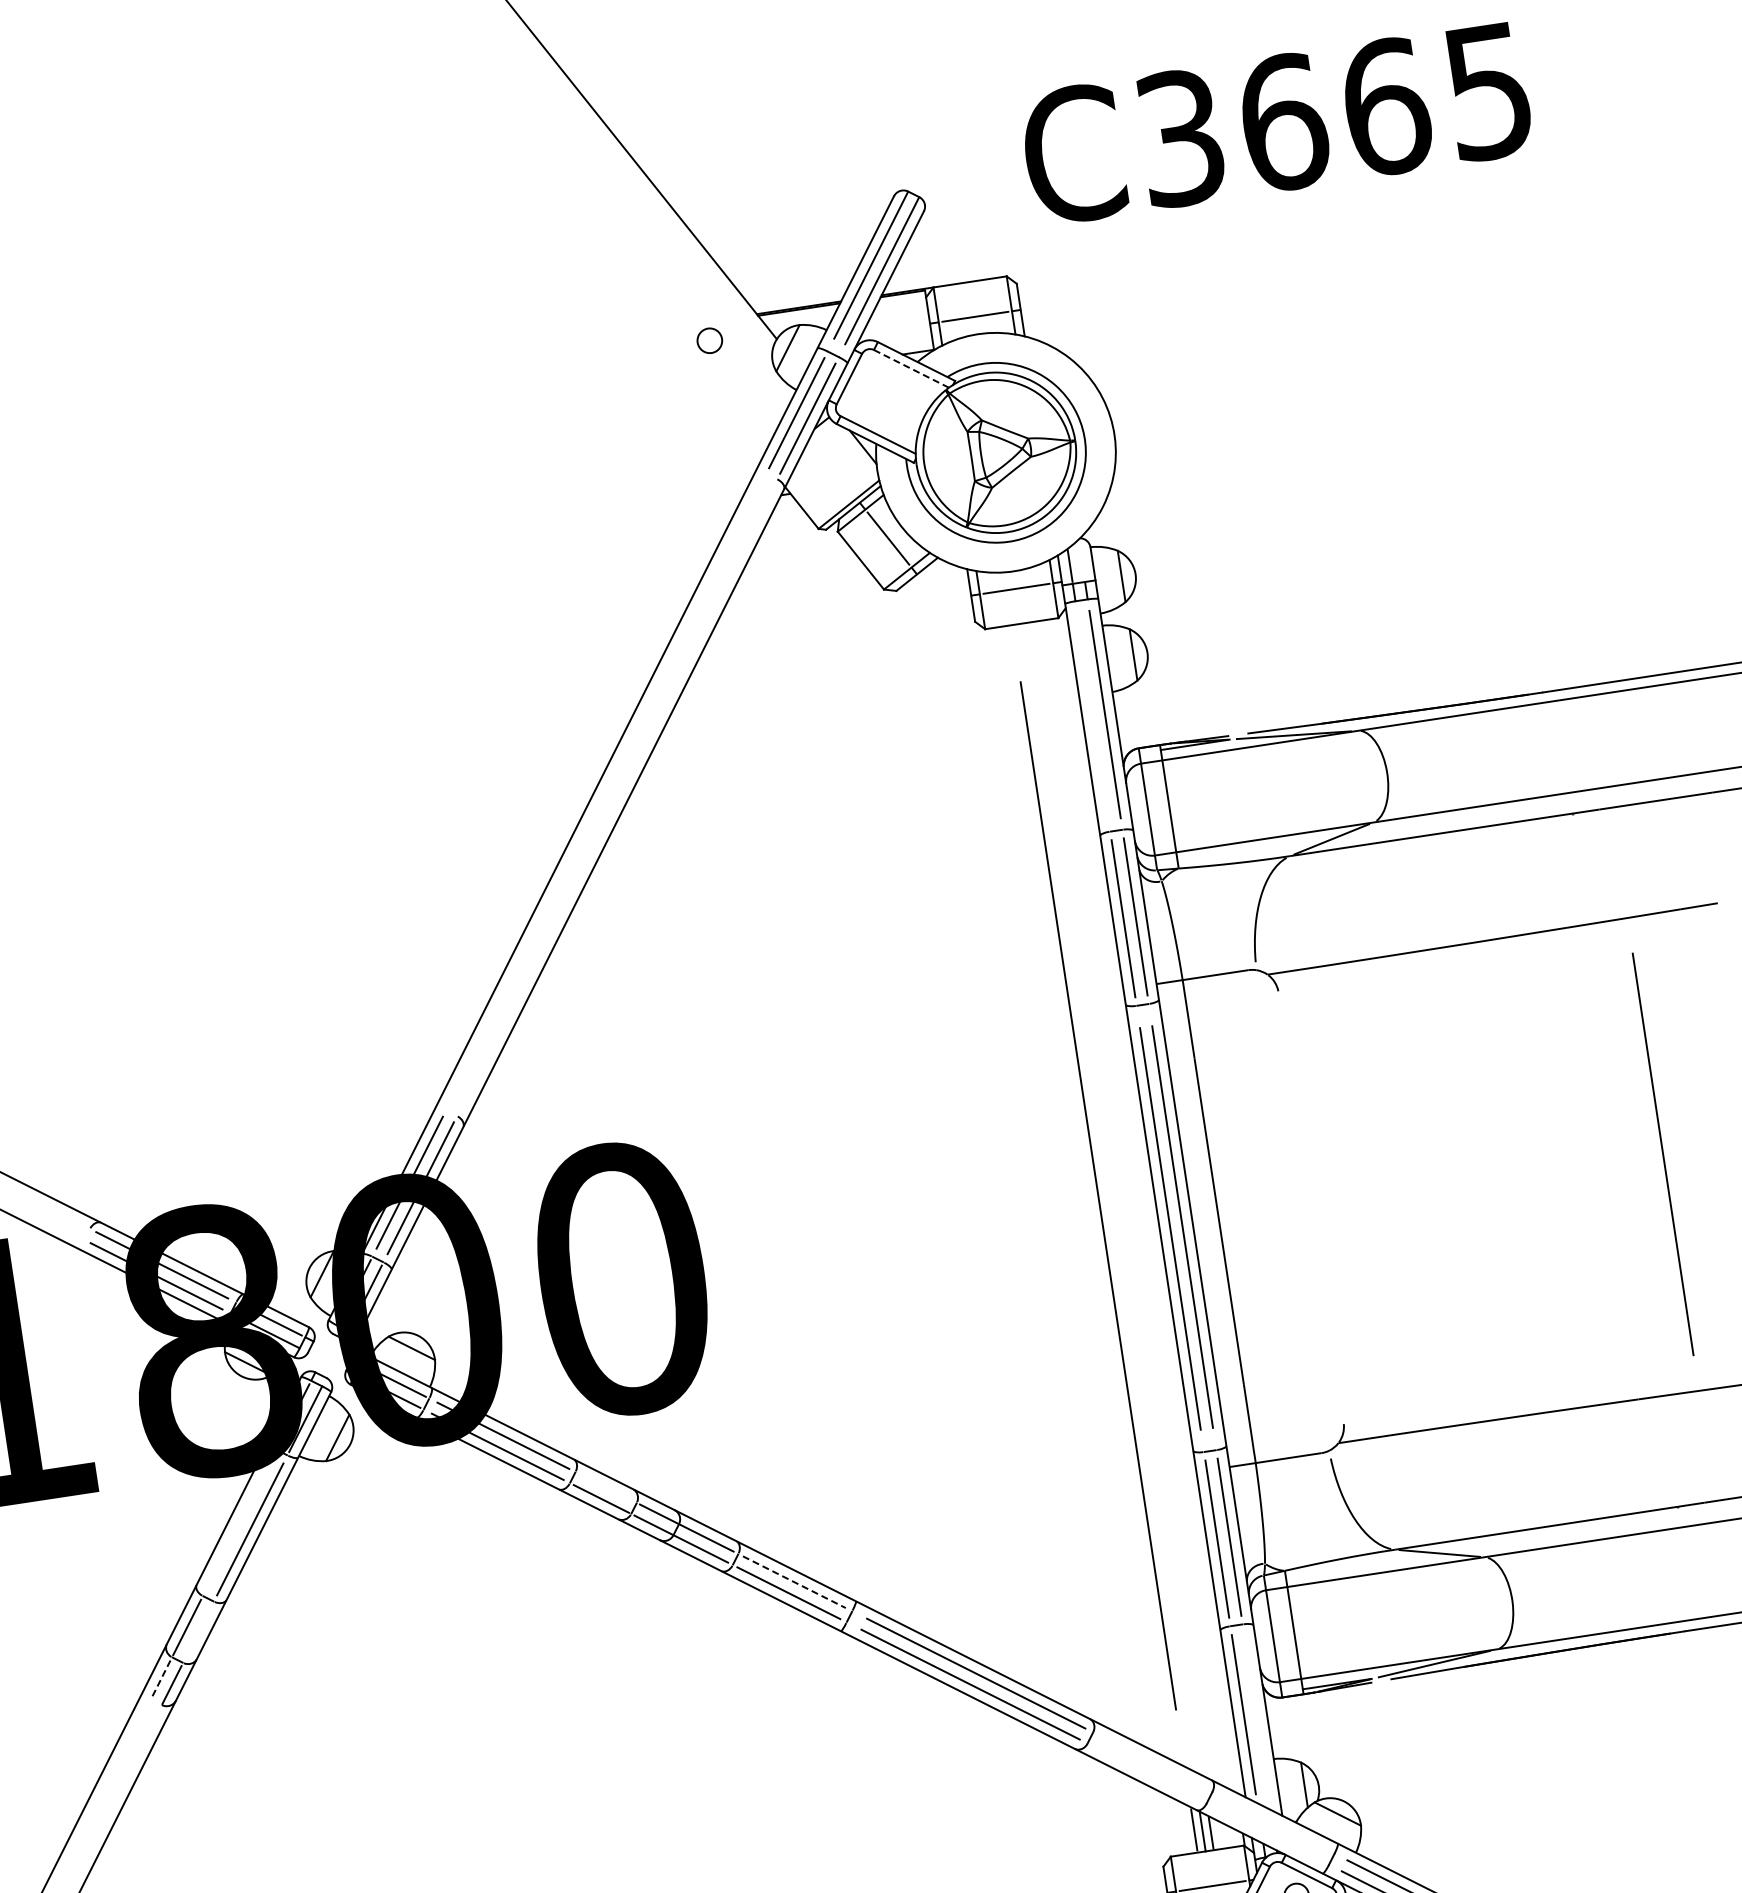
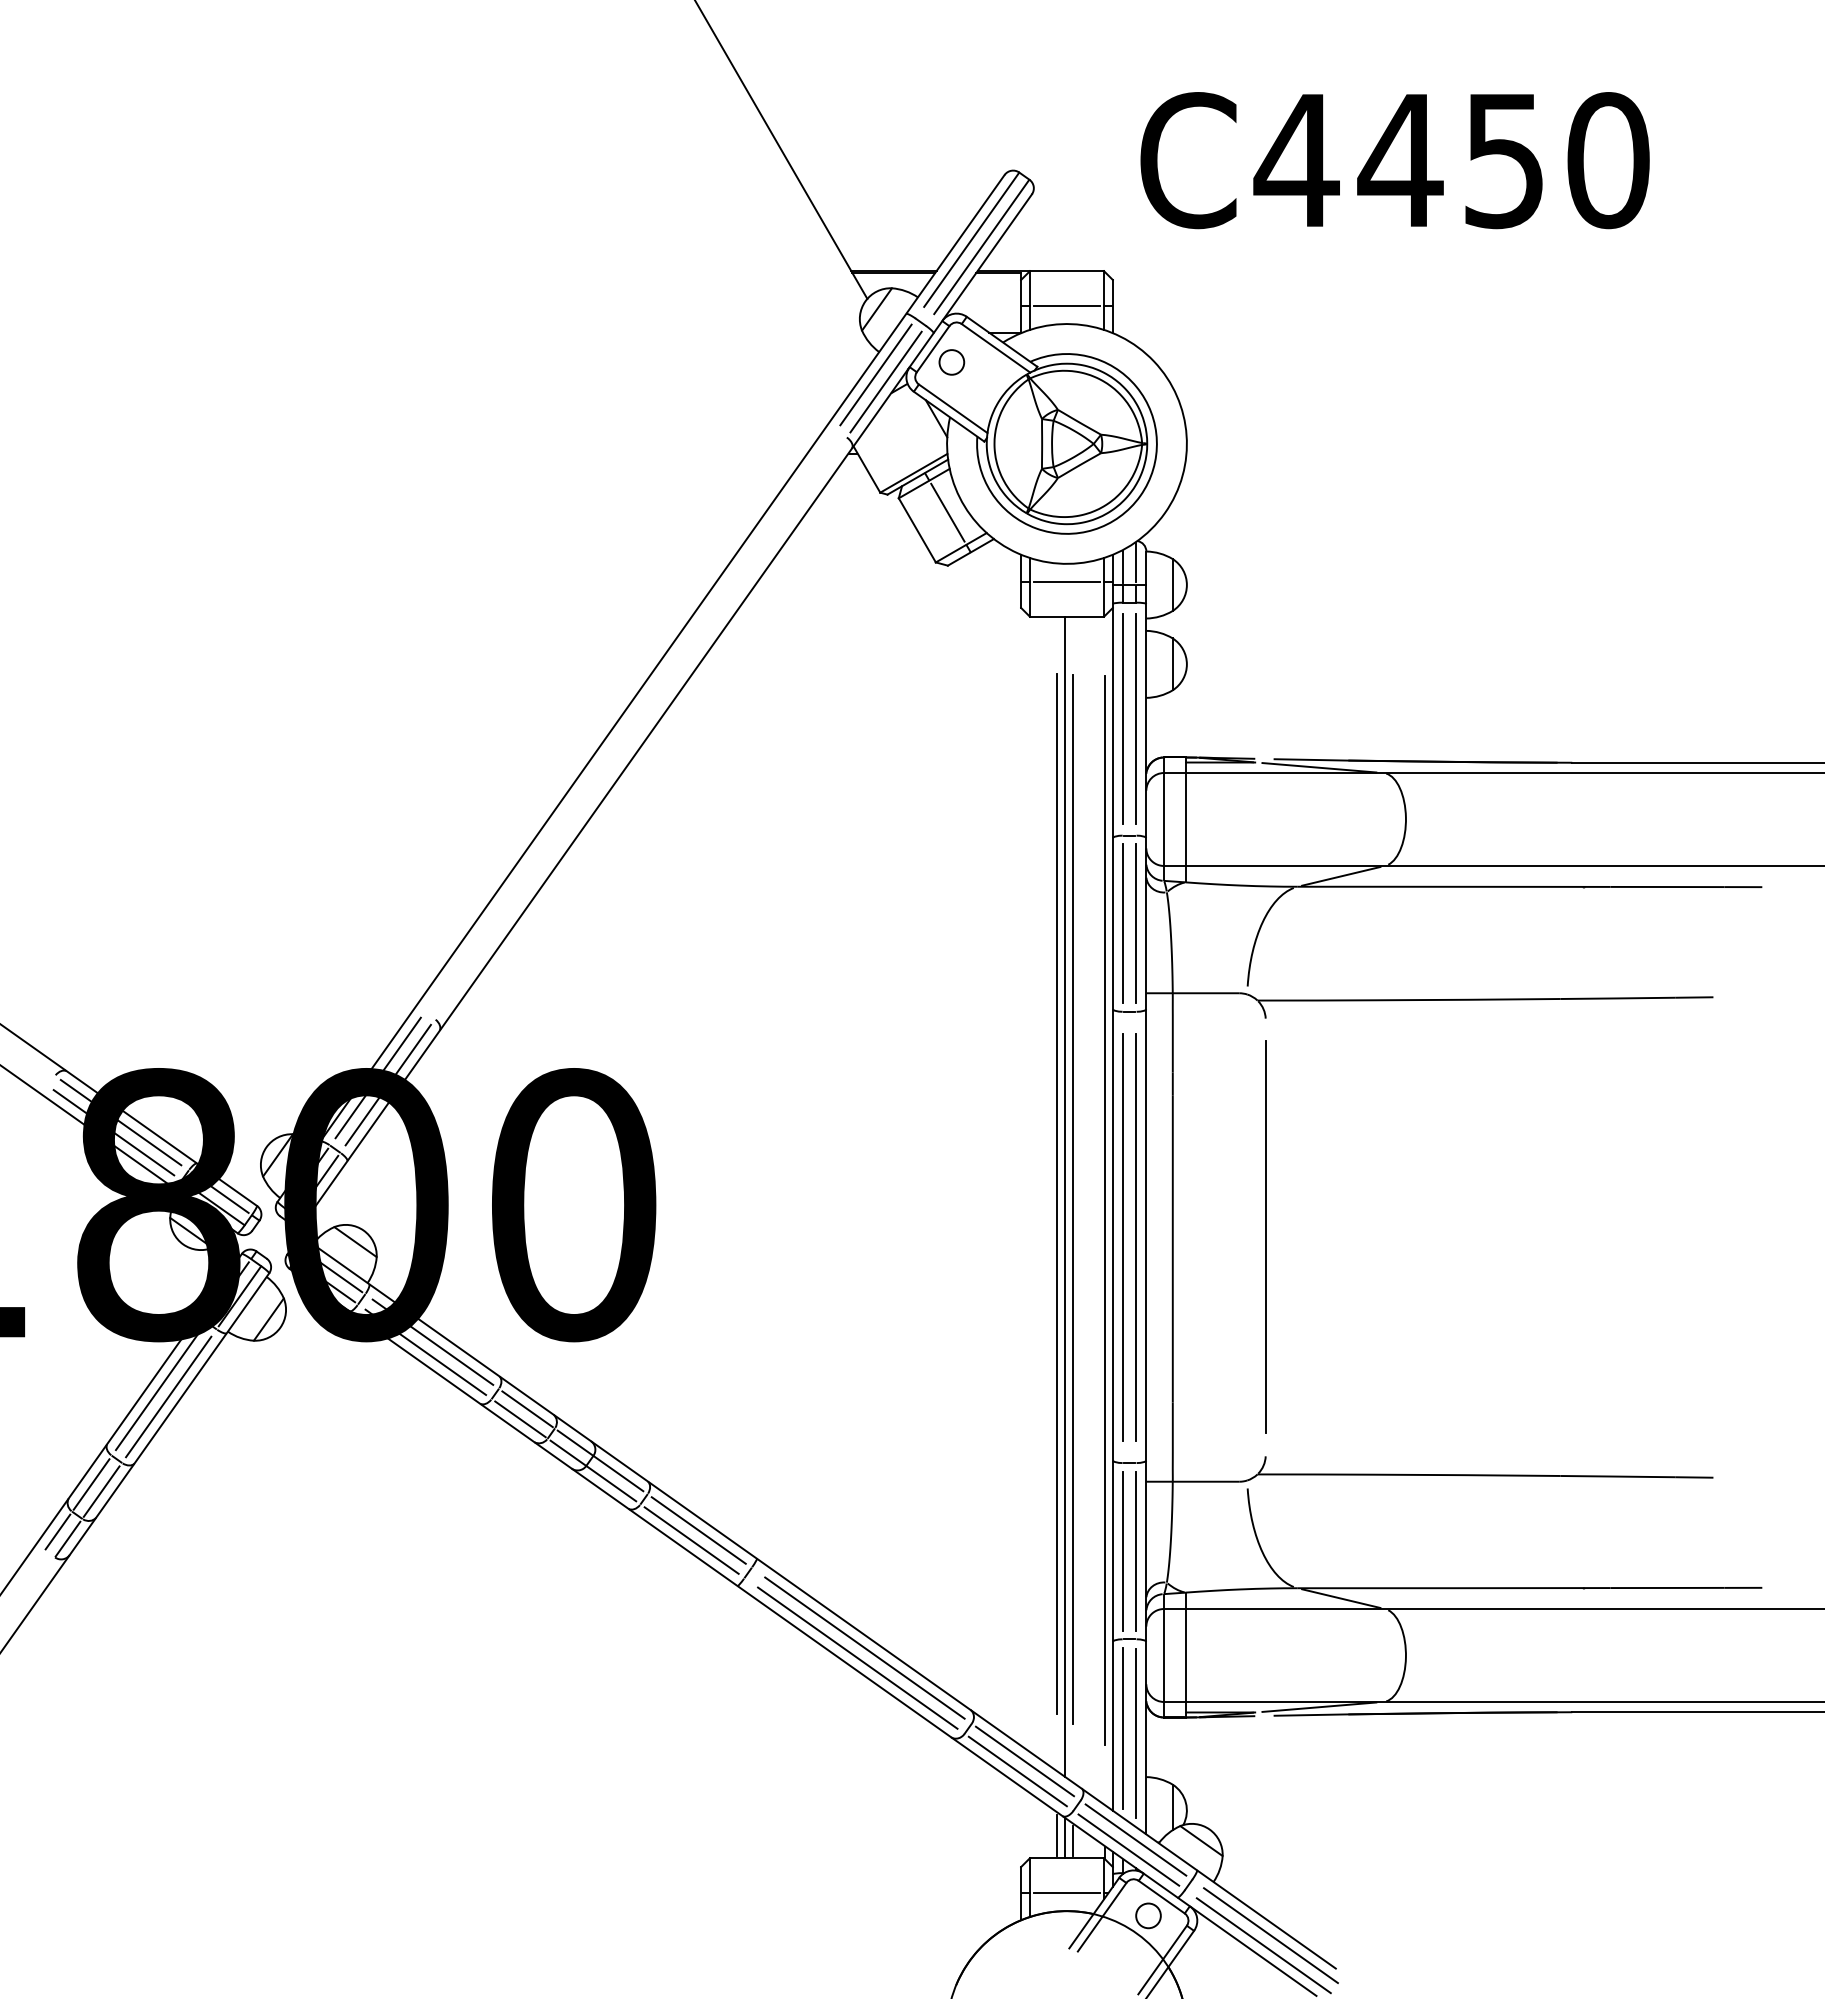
text: (1333, 115) -> (1451, 160), C3665 -> C4450
circle: (709, 340) -> (951, 362), moved
line: (910, 369) -> (995, 348), dashed -> solid
line: (1081, 559) -> (1135, 562), added
line: (1092, 715) -> (1123, 718), added
line: (1662, 1154) -> (1621, 1237), removed
line: (1107, 1197) -> (1065, 1196), added
line: (1115, 1198) -> (1073, 1199), added
line: (1147, 1205) -> (1104, 1210), added
line: (1310, 1206) -> (1265, 1236), added
line: (606, 1488) -> (527, 1409), added
line: (239, 1523) -> (158, 1389), added
line: (794, 1582) -> (698, 1530), dashed -> solid
line: (197, 1632) -> (101, 1491), added
line: (160, 1680) -> (57, 1532), dashed -> solid
line: (1256, 1716) -> (1135, 1732), added
line: (1150, 1761) -> (1024, 1761), added
line: (1145, 1772) -> (1017, 1771), added
line: (1272, 1822) -> (1135, 1839), added
line: (1266, 1833) -> (1128, 1849), added

